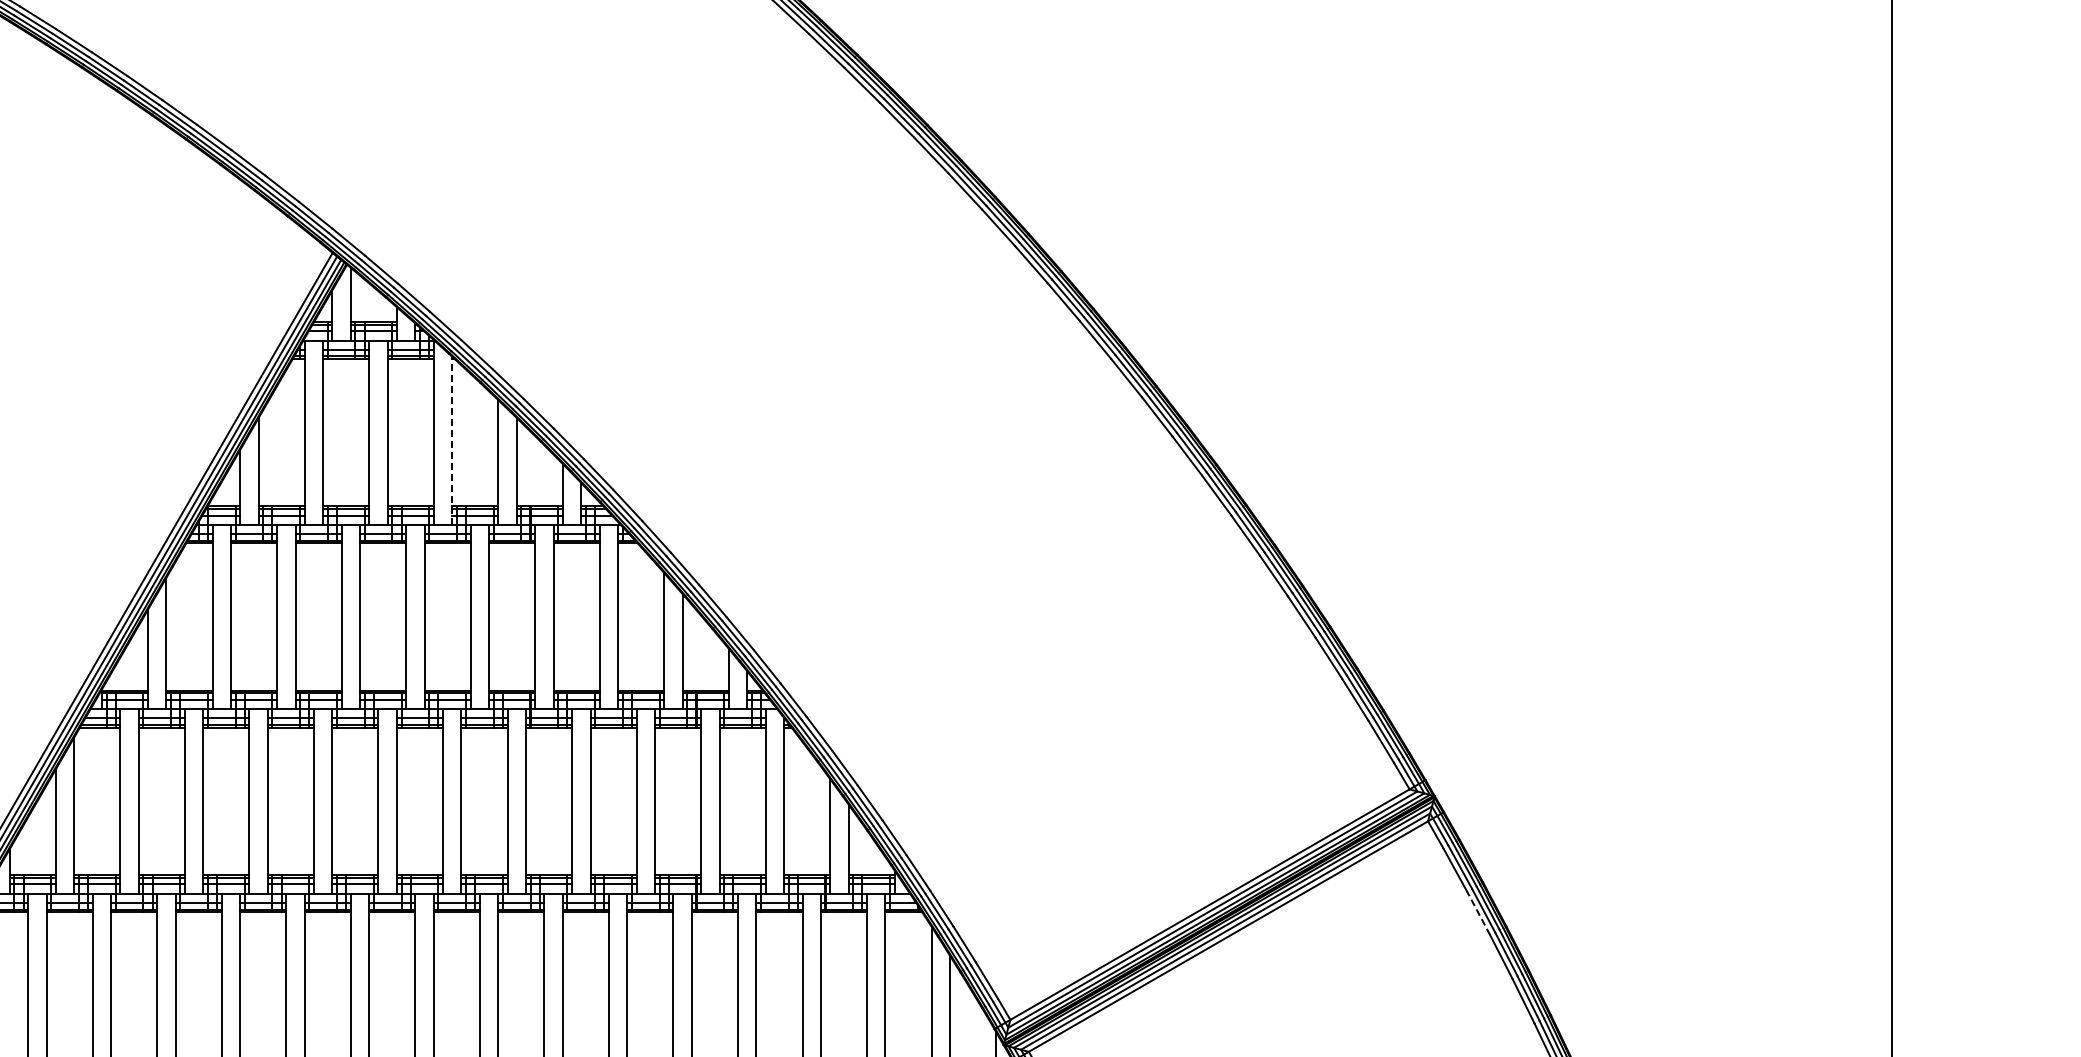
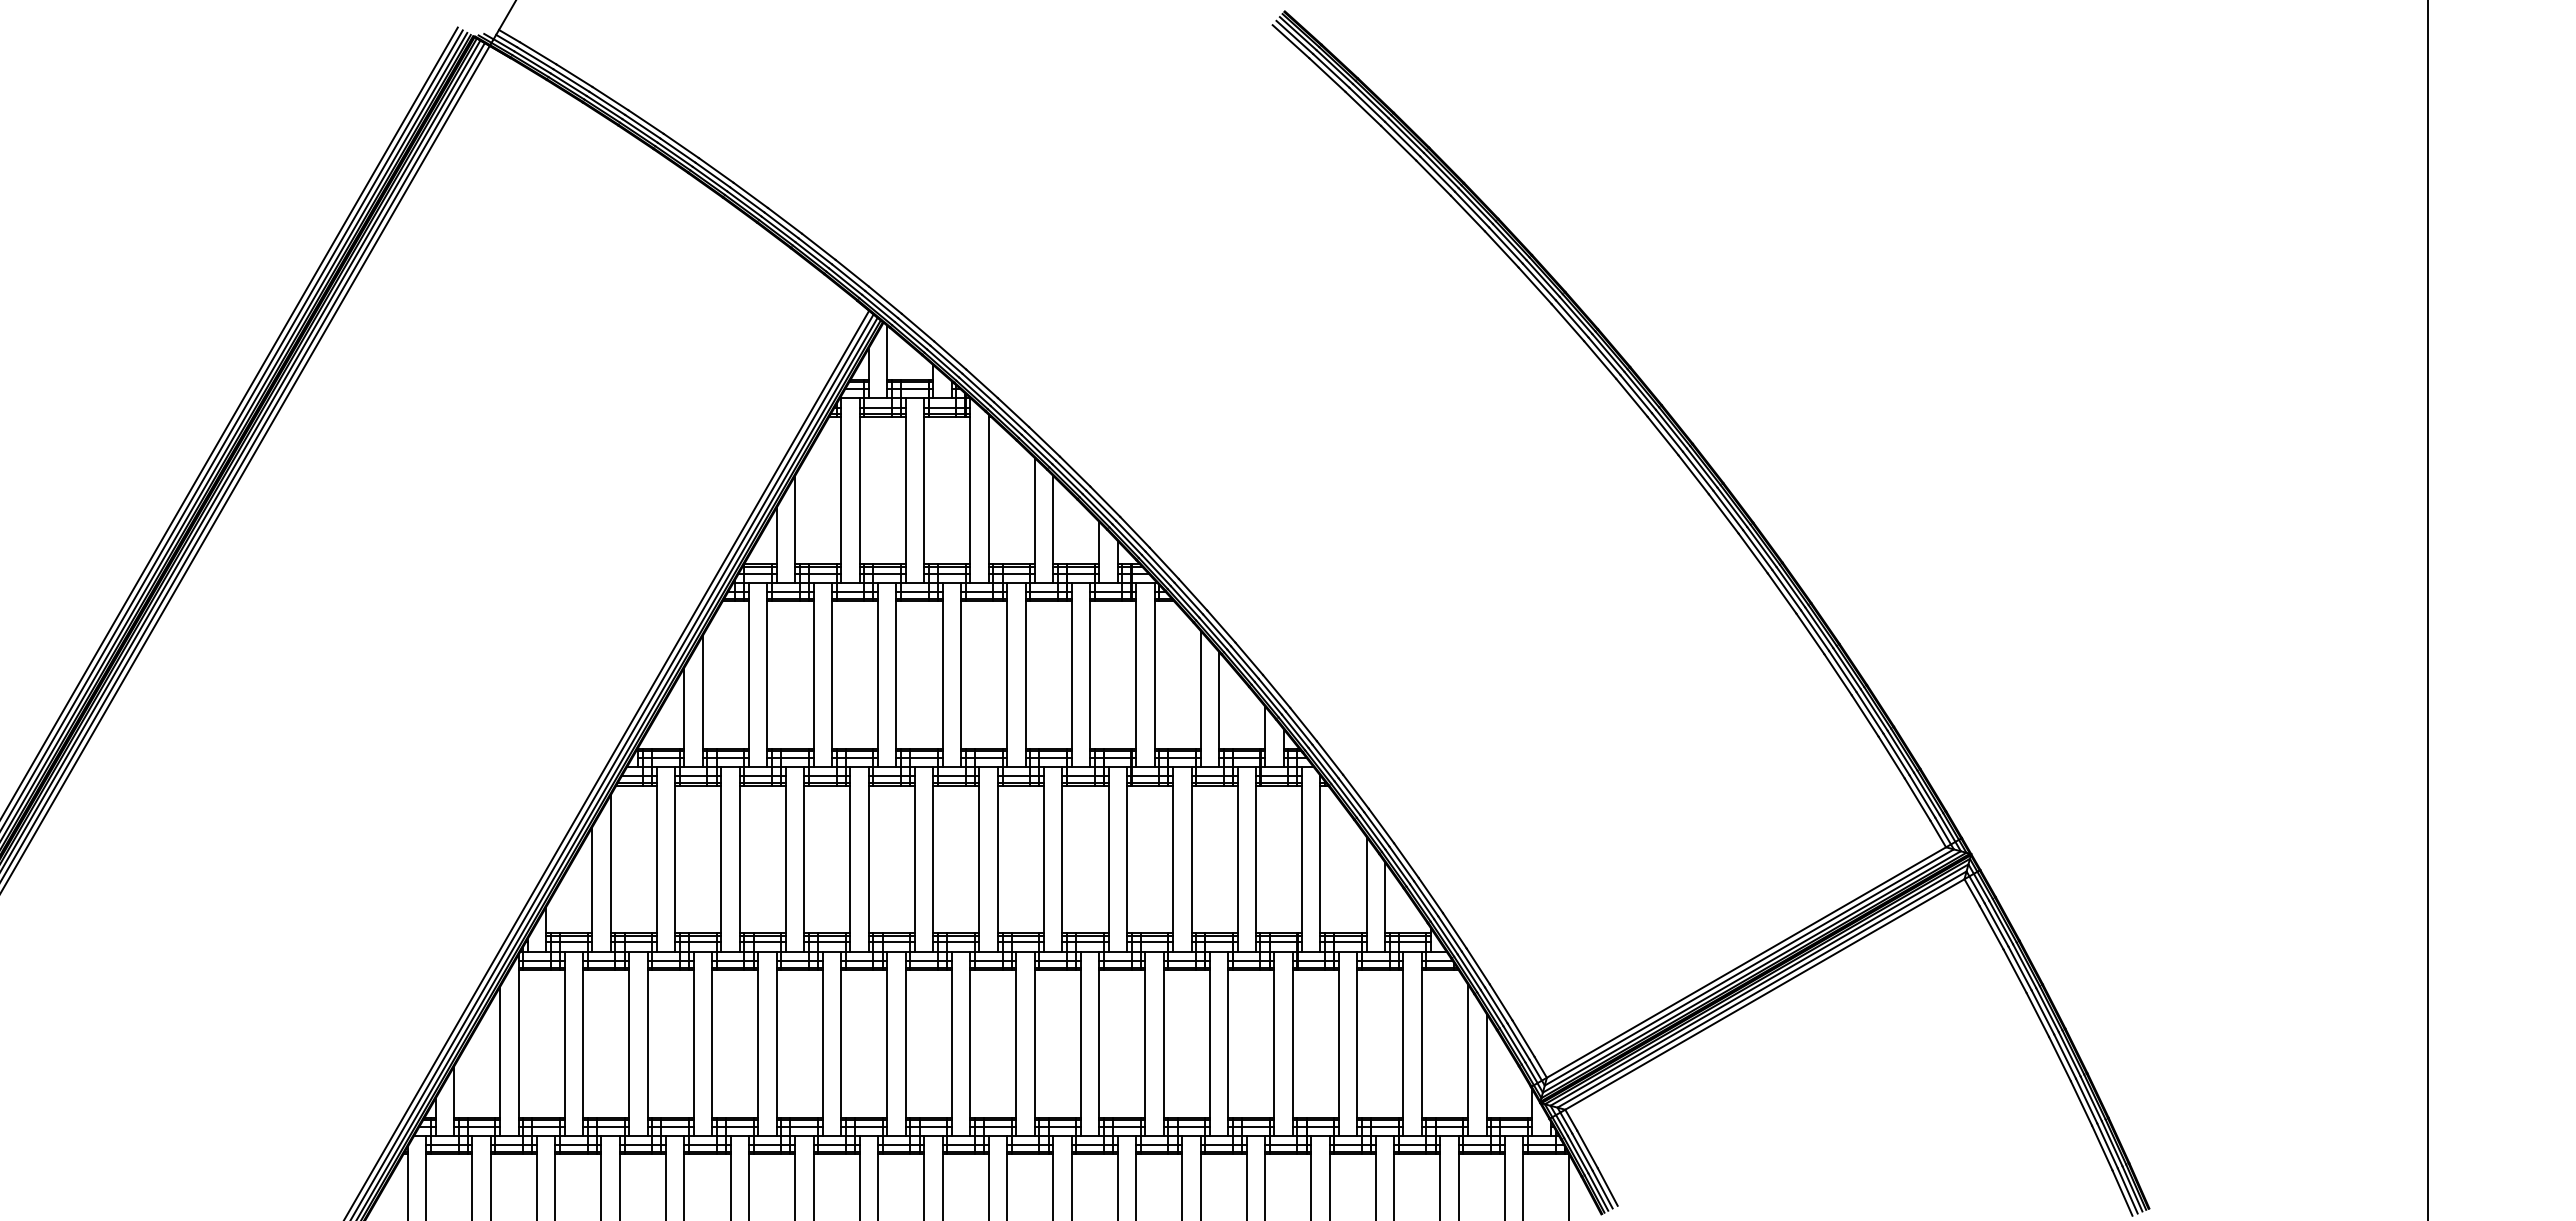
line: (452, 440) -> (988, 498), dashed -> solid
line: (1479, 913) -> (2015, 971), dashed -> solid

